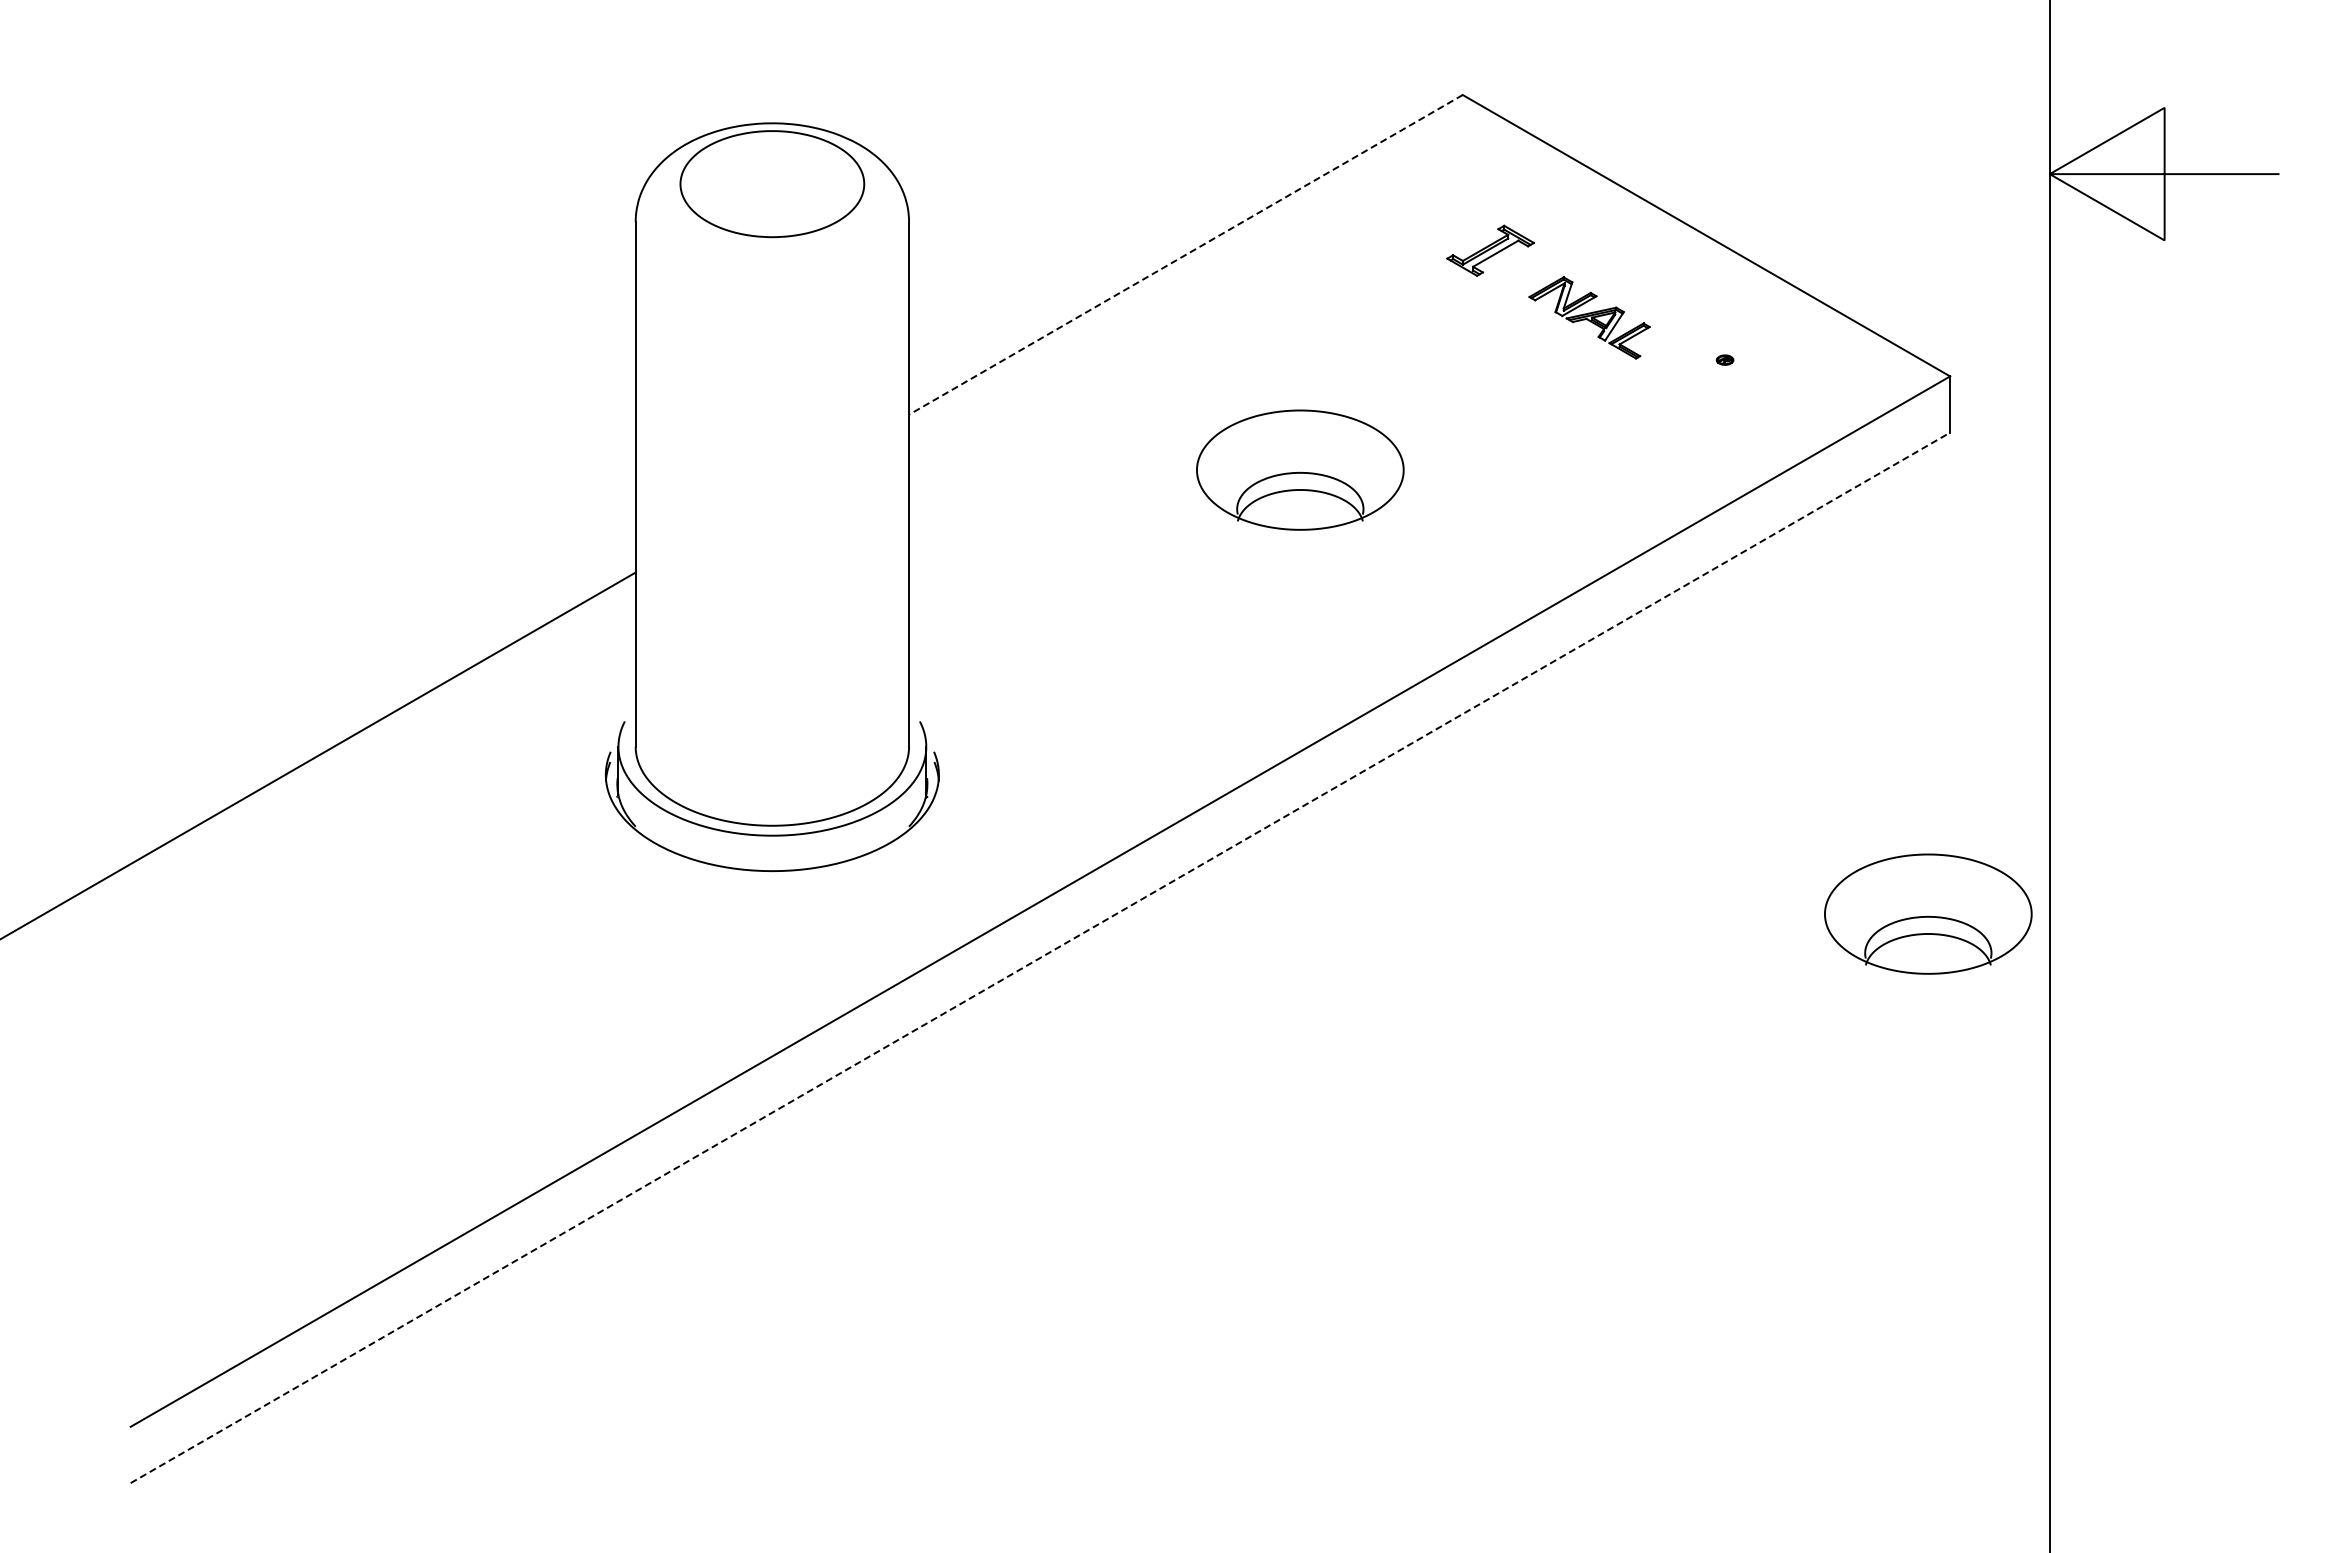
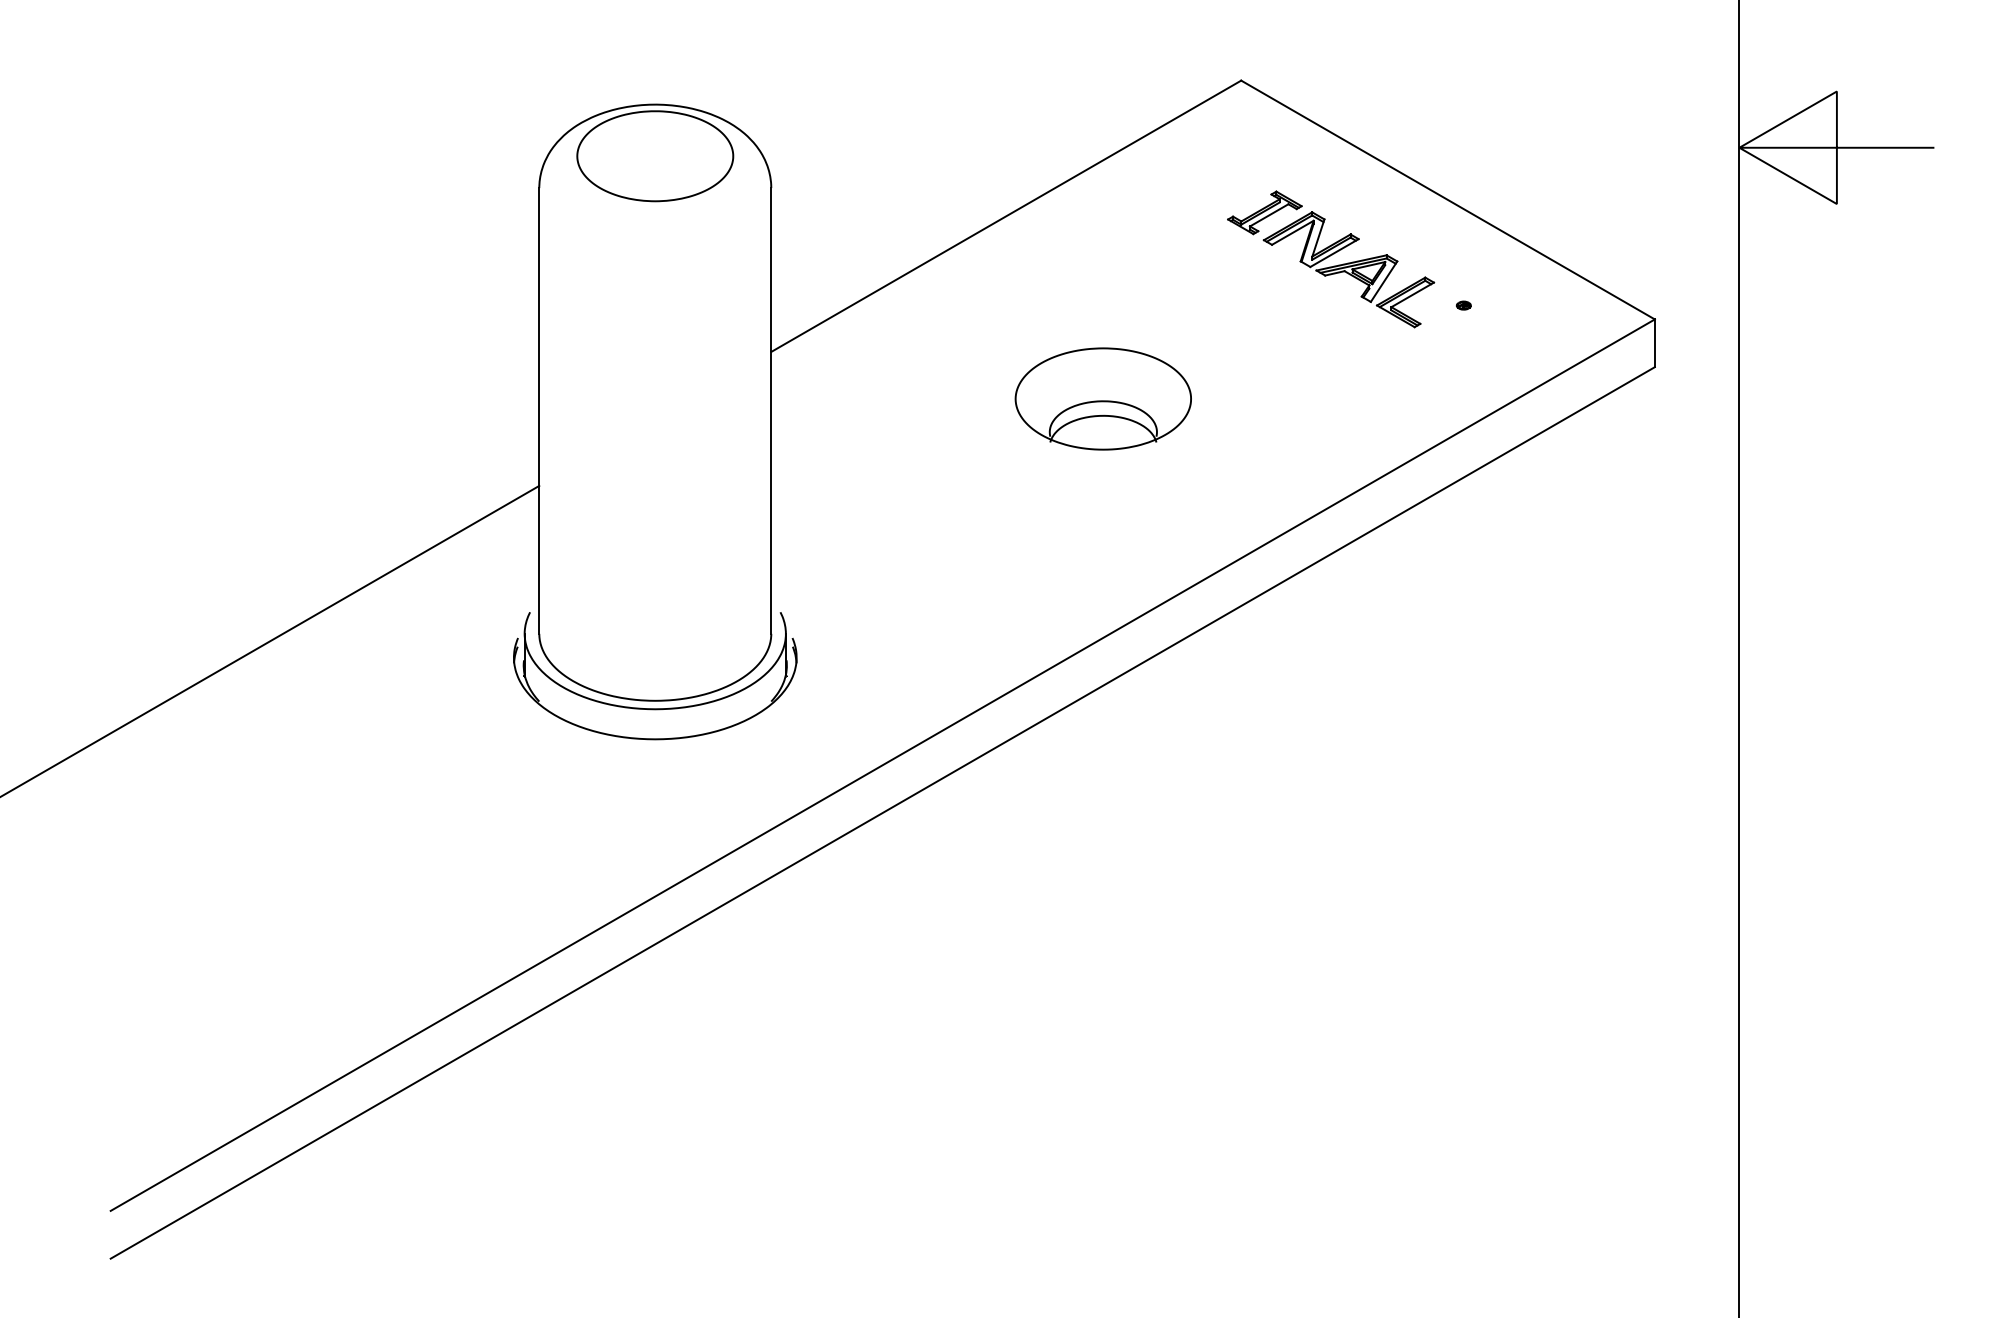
line: (1185, 254) -> (1005, 215), dashed -> solid
part: (1589, 317) -> (1348, 269), size x1.67
part: (1928, 913) -> (1636, 775), removed
line: (1040, 957) -> (882, 812), dashed -> solid

